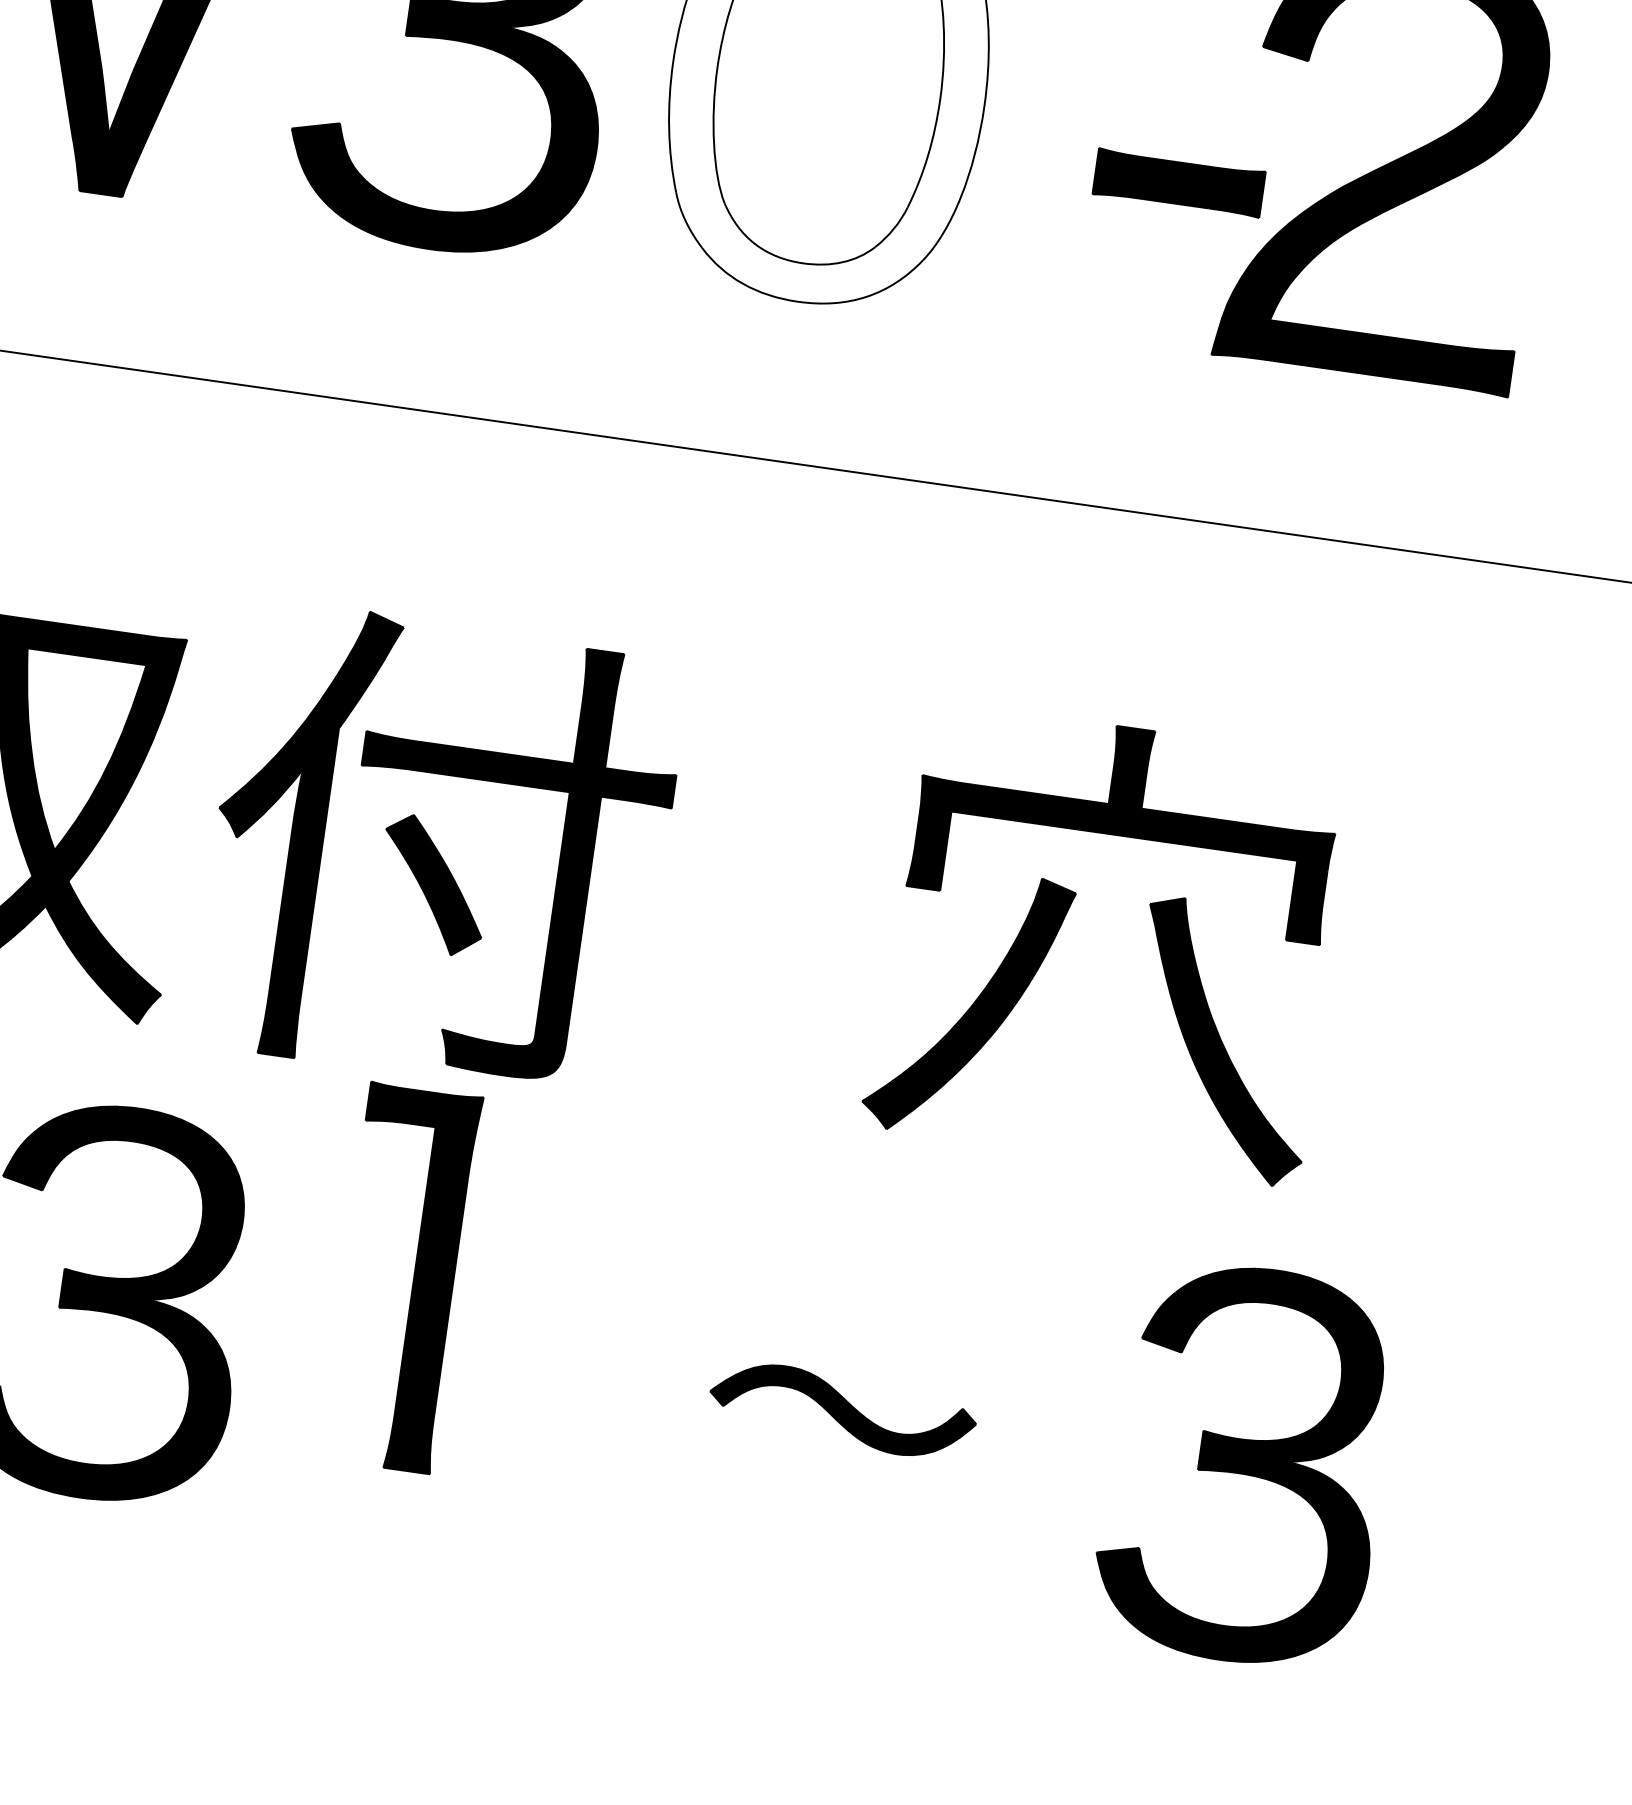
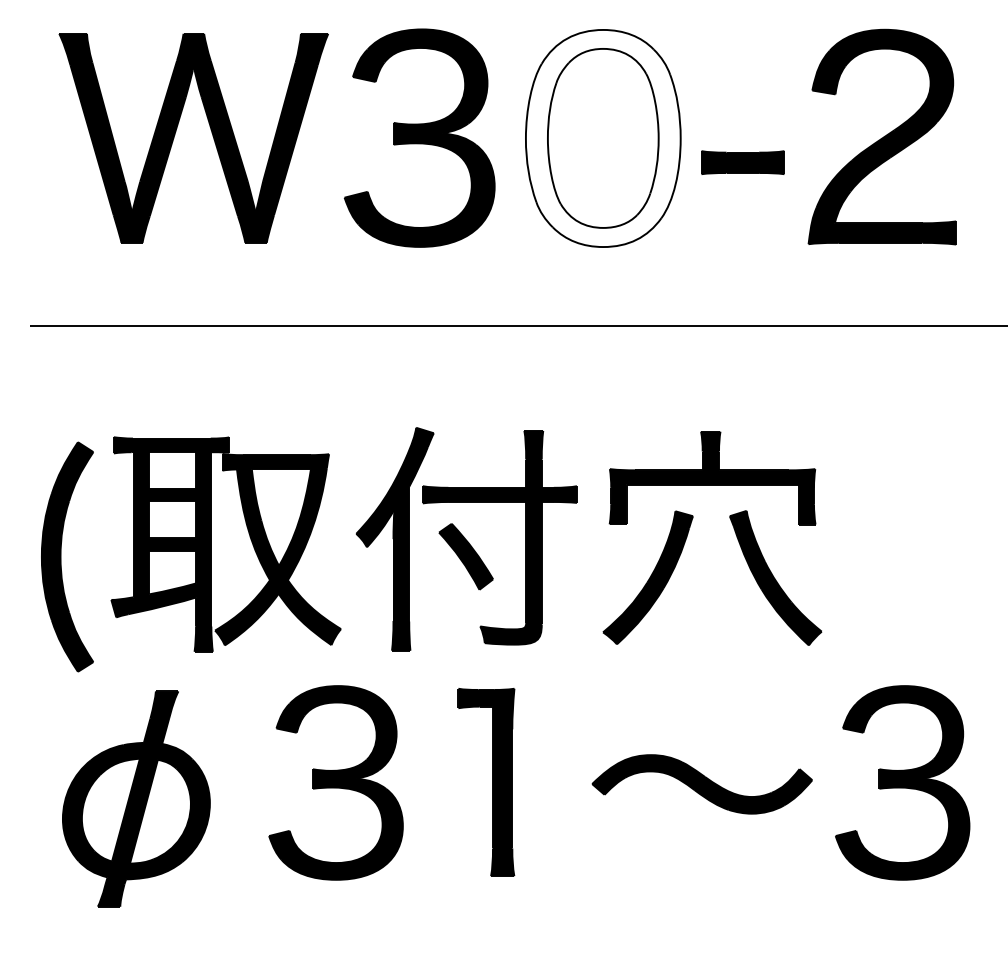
part: (1178, 182) -> (742, 162), moved
part: (1155, 936) -> (734, 531), moved
part: (400, 1277) -> (486, 782), moved
part: (841, 1410) -> (701, 784), size x1.67

